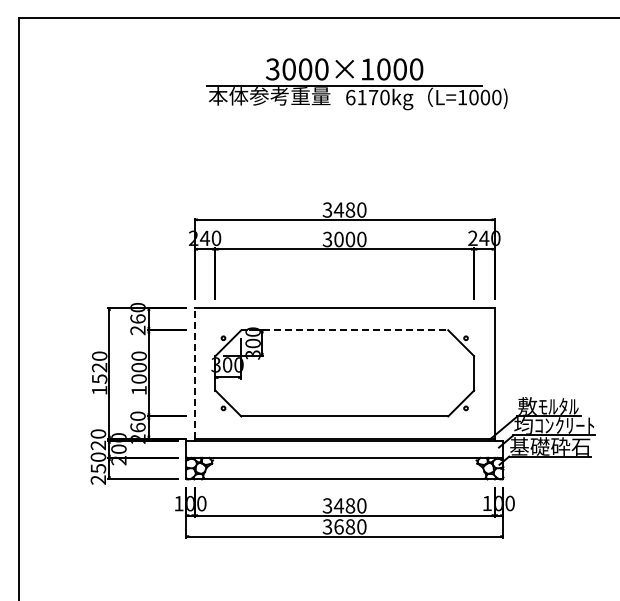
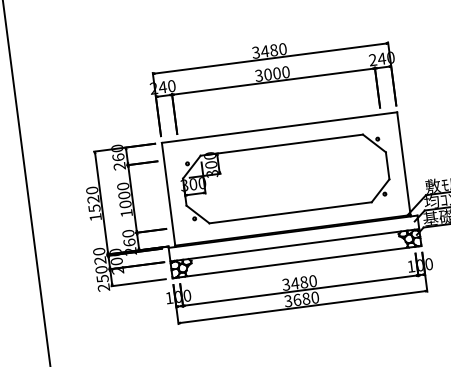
line: (345, 330) -> (282, 145), dashed -> solid
line: (194, 373) -> (168, 194), dashed -> solid

